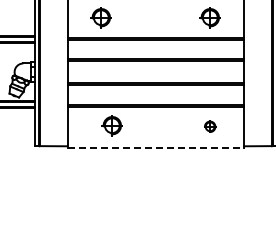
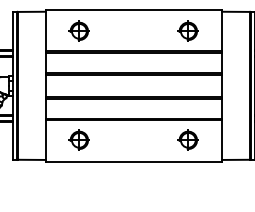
part: (111, 125) -> (78, 140), moved
part: (209, 126) -> (187, 140), size x1.67
line: (156, 148) -> (134, 162), dashed -> solid

